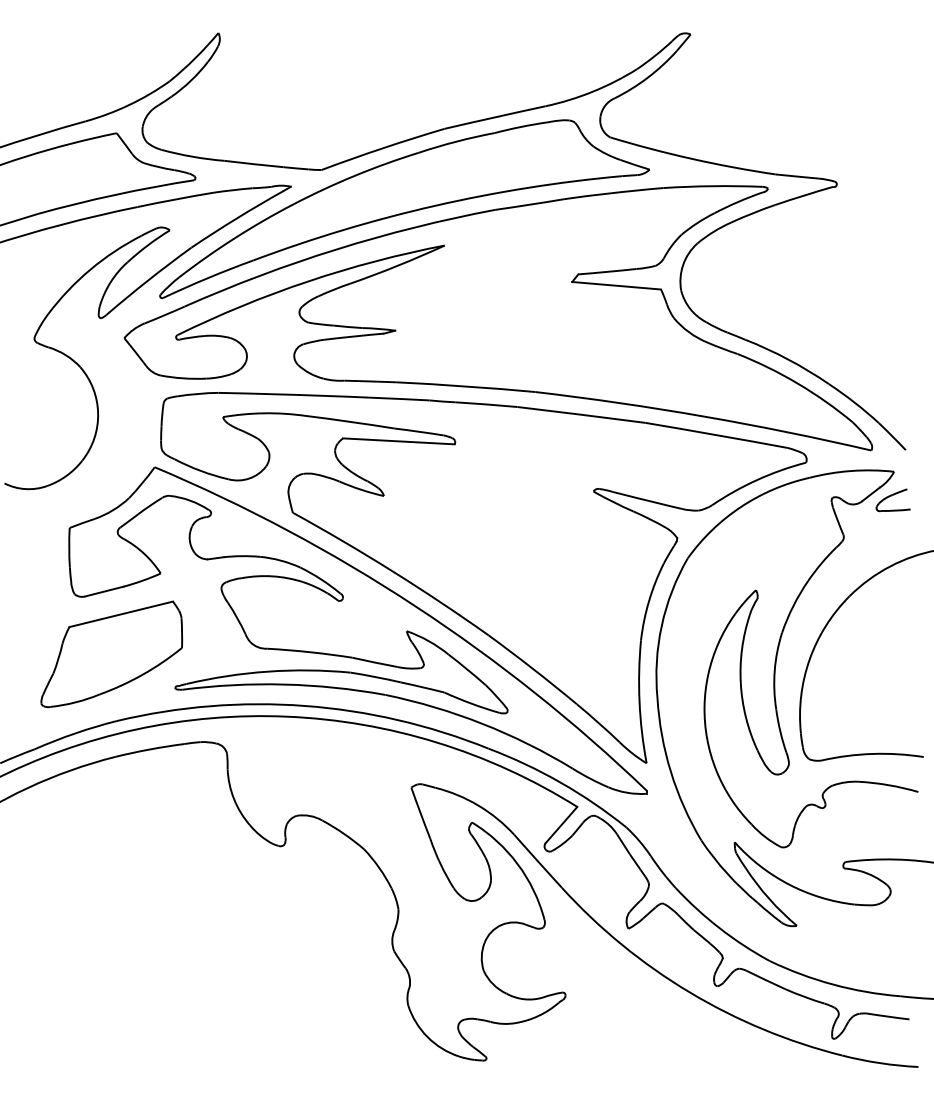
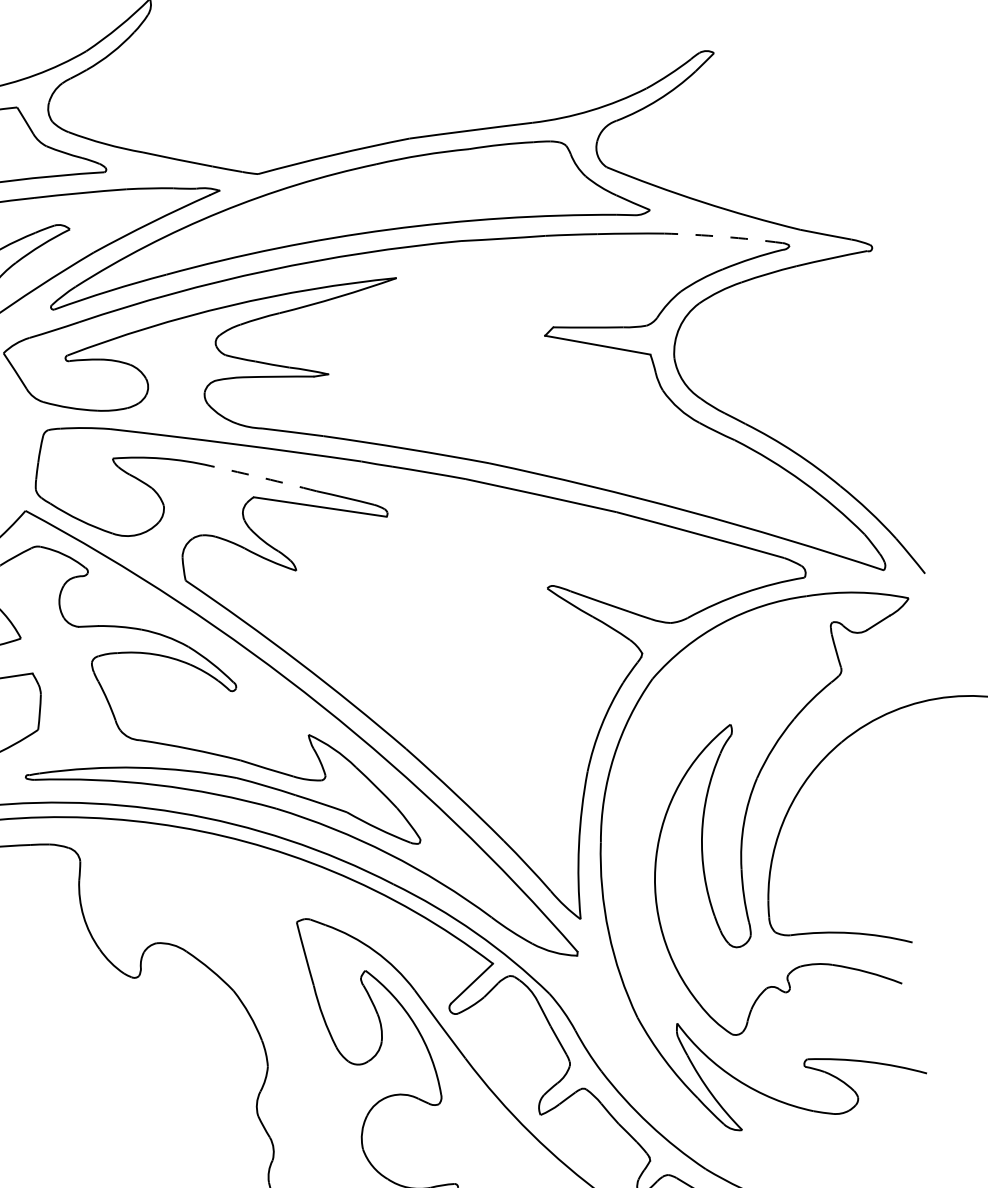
arc: (712, 186) -> (723, 237), solid -> dashed
arc: (349, 421) -> (263, 477), solid -> dashed
part: (892, 500) -> (903, 632), removed

